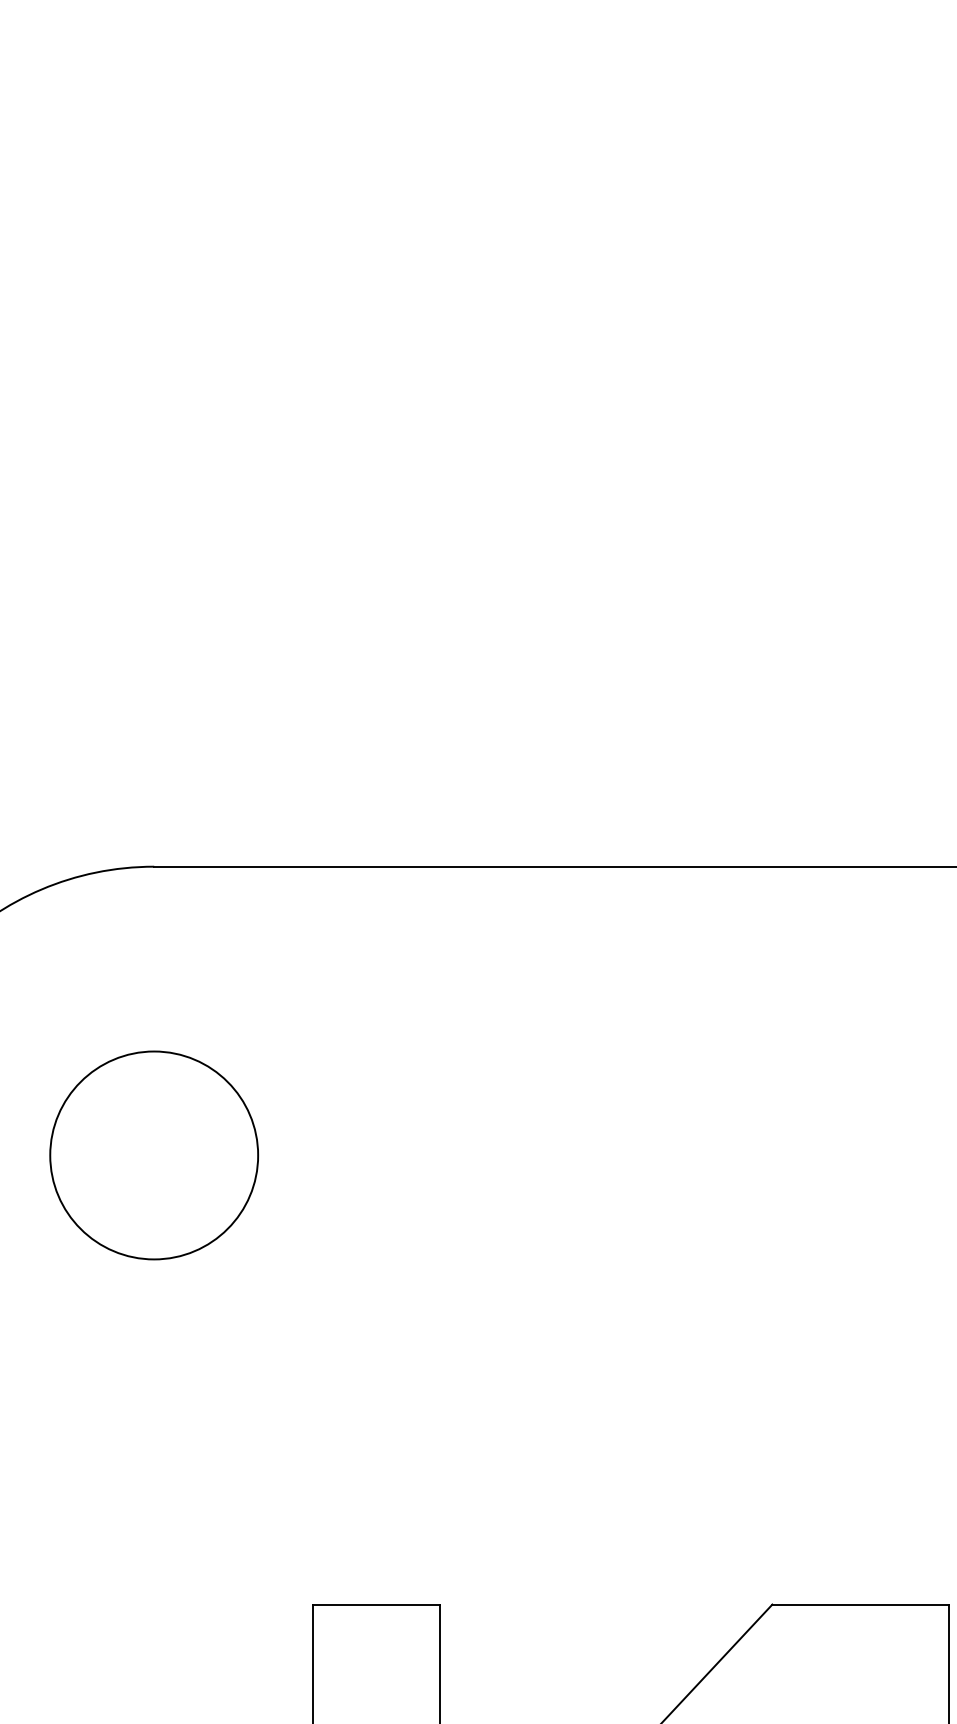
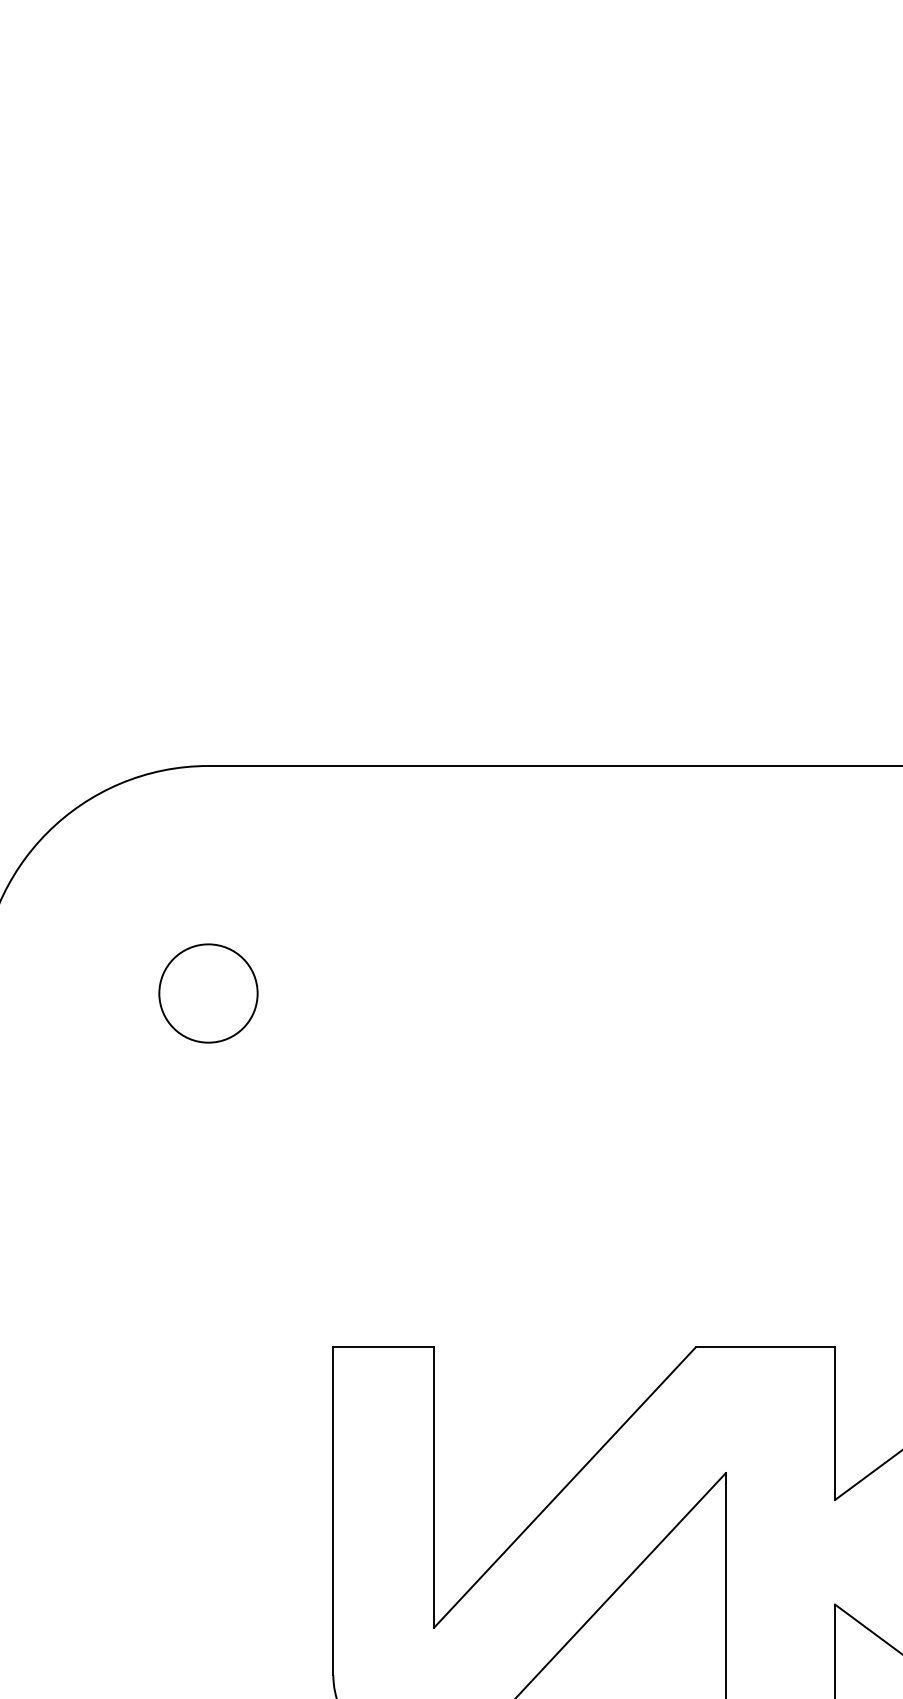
circle: (154, 1155) -> (208, 993), size x0.6

